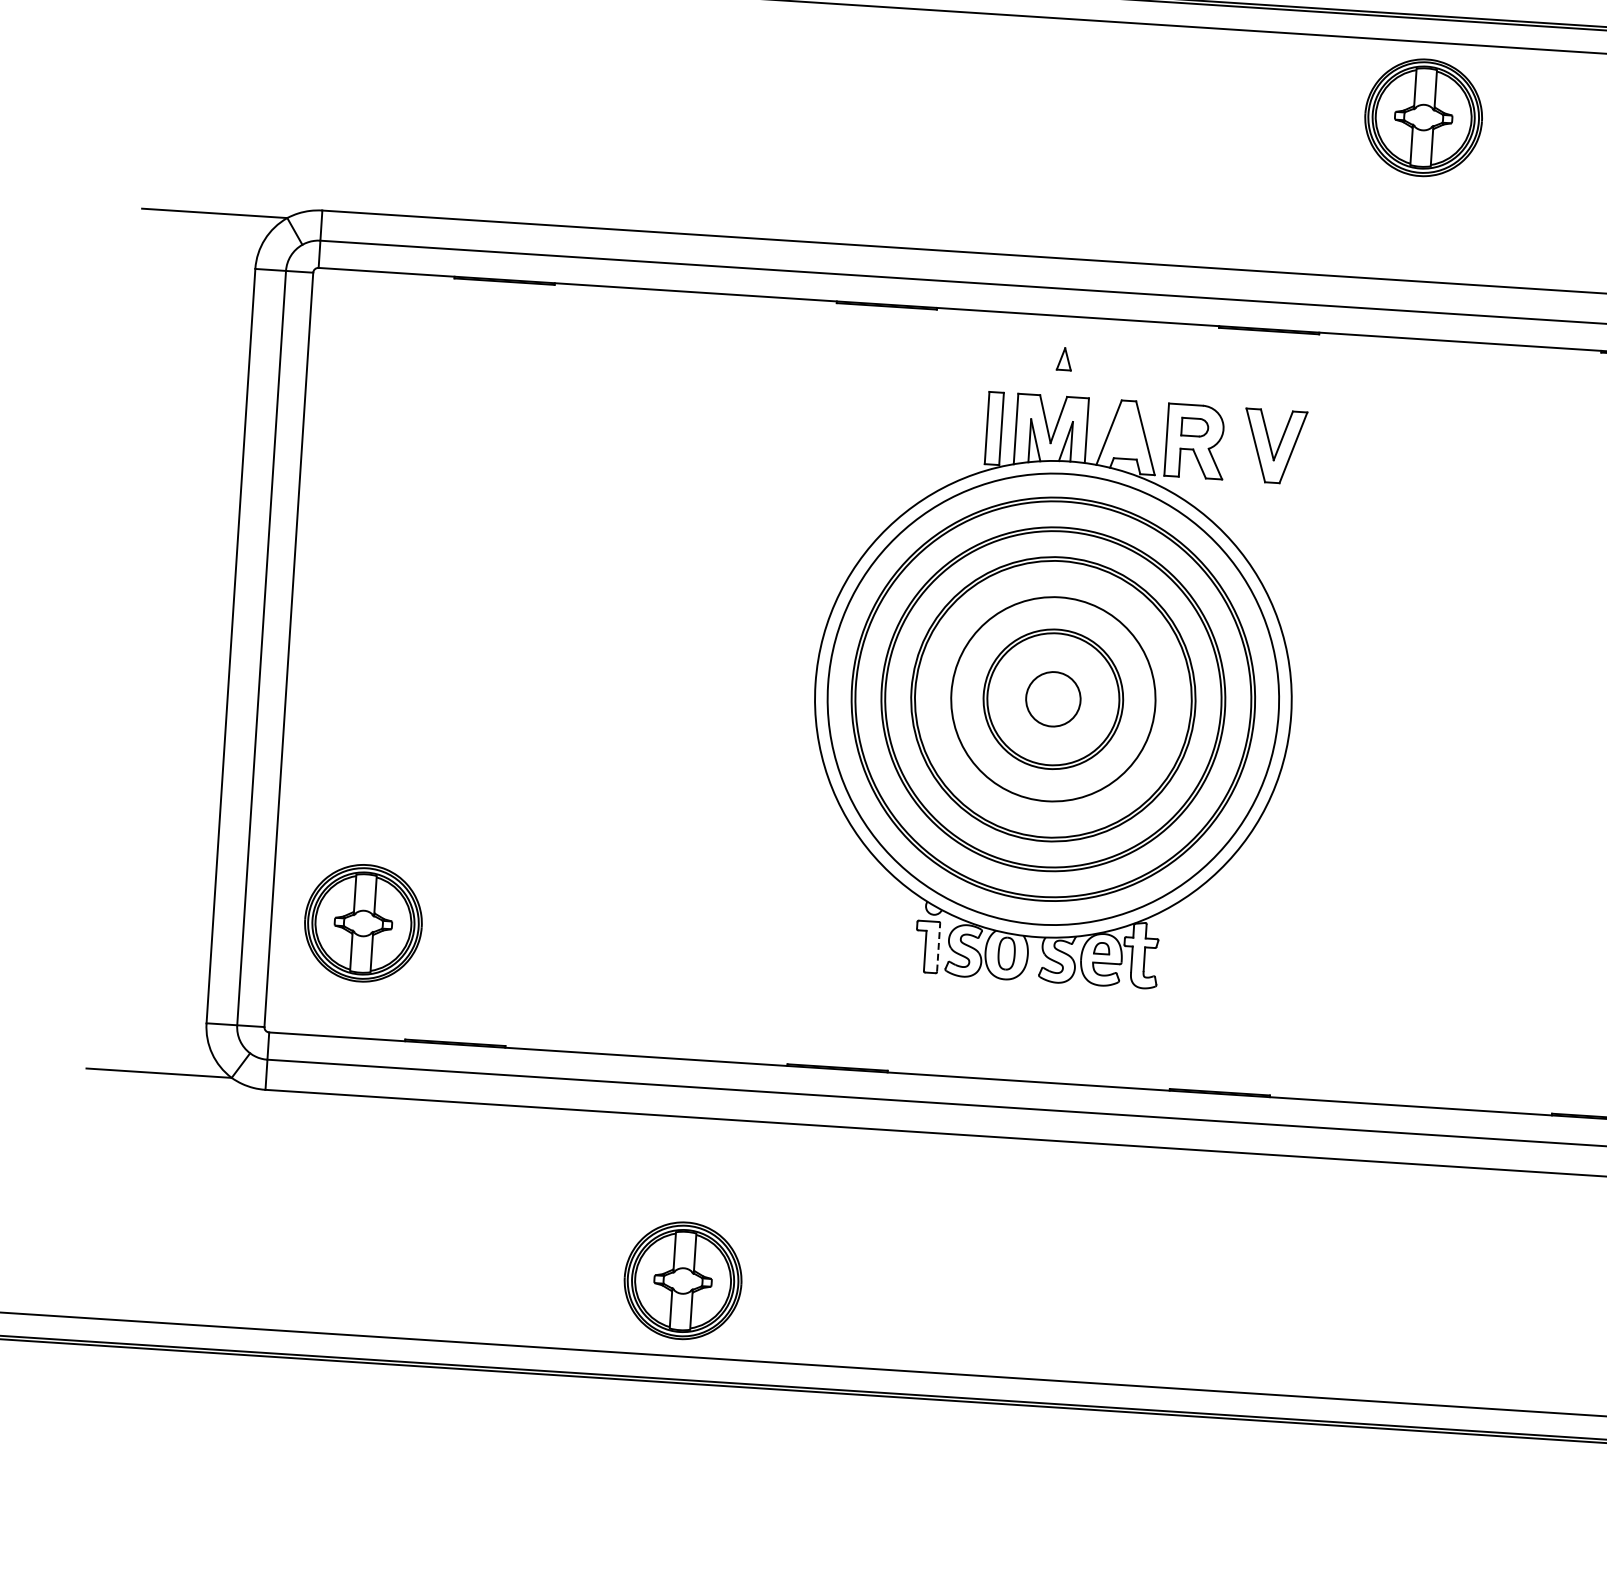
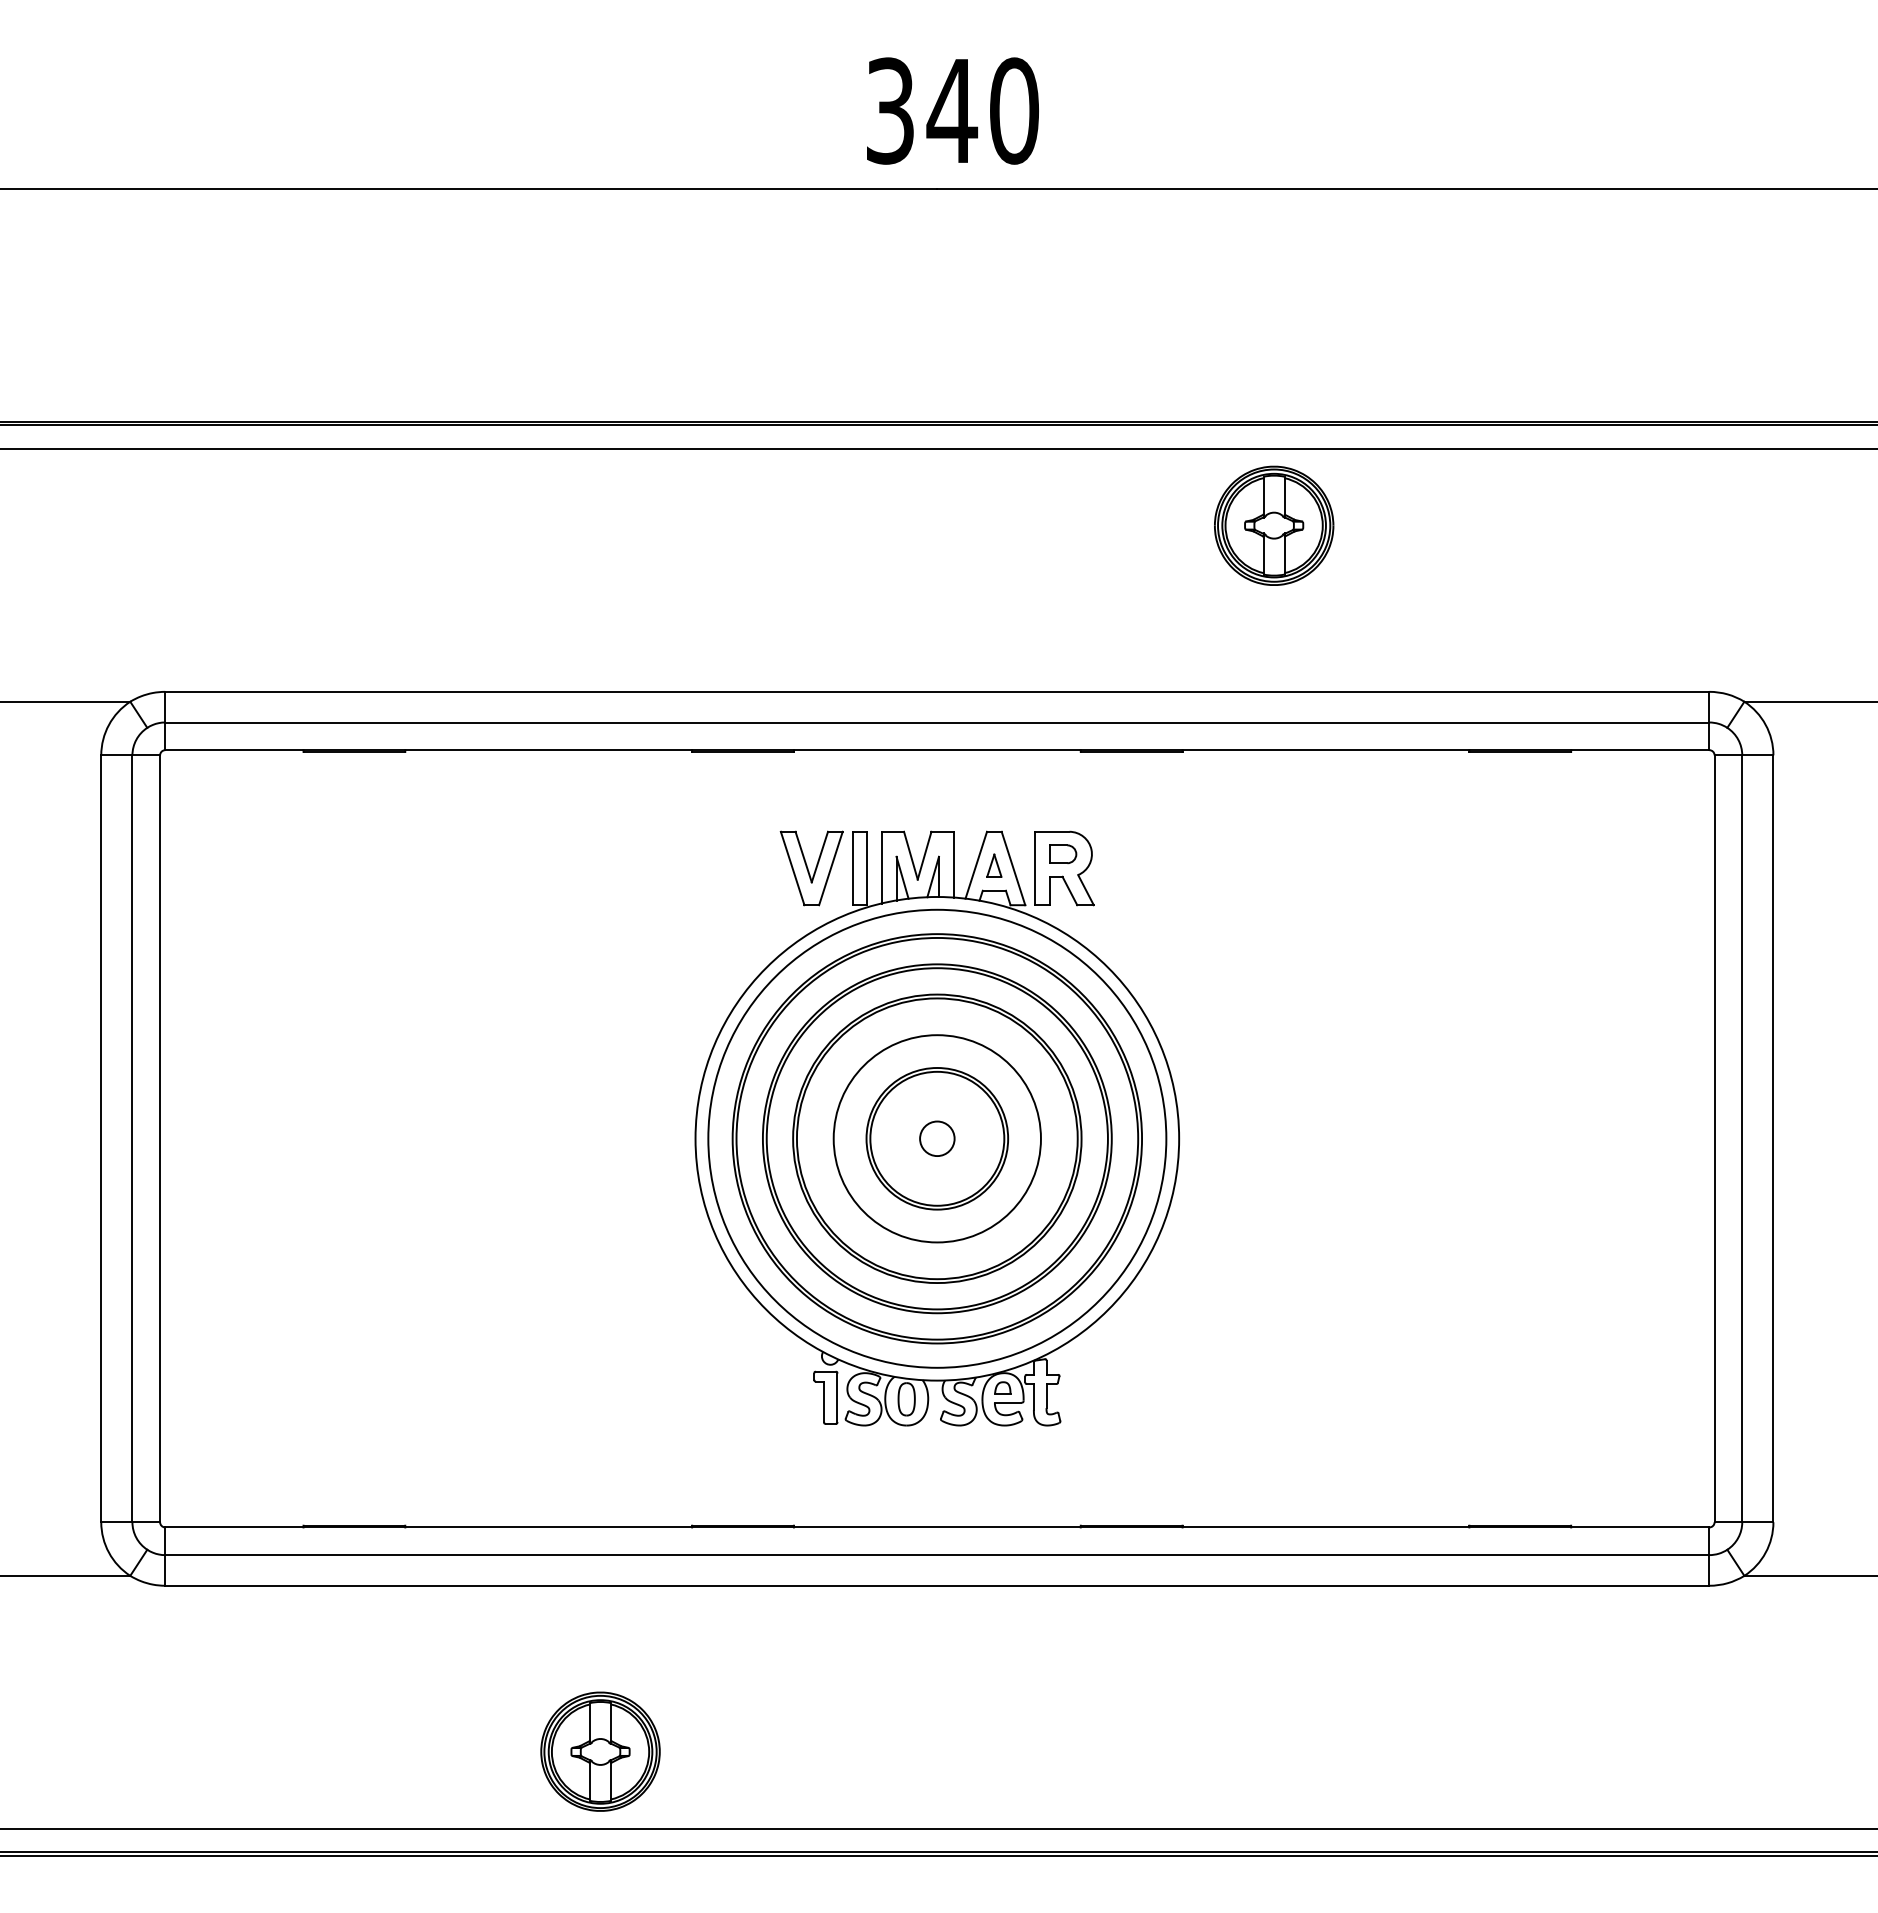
part: (1064, 358) -> (994, 865), moved
part: (1274, 446) -> (811, 868), moved
circle: (1053, 699) -> (937, 1138), size x0.62
part: (363, 923) -> (253, 1410), removed
line: (938, 947) -> (837, 1397), dashed -> solid

